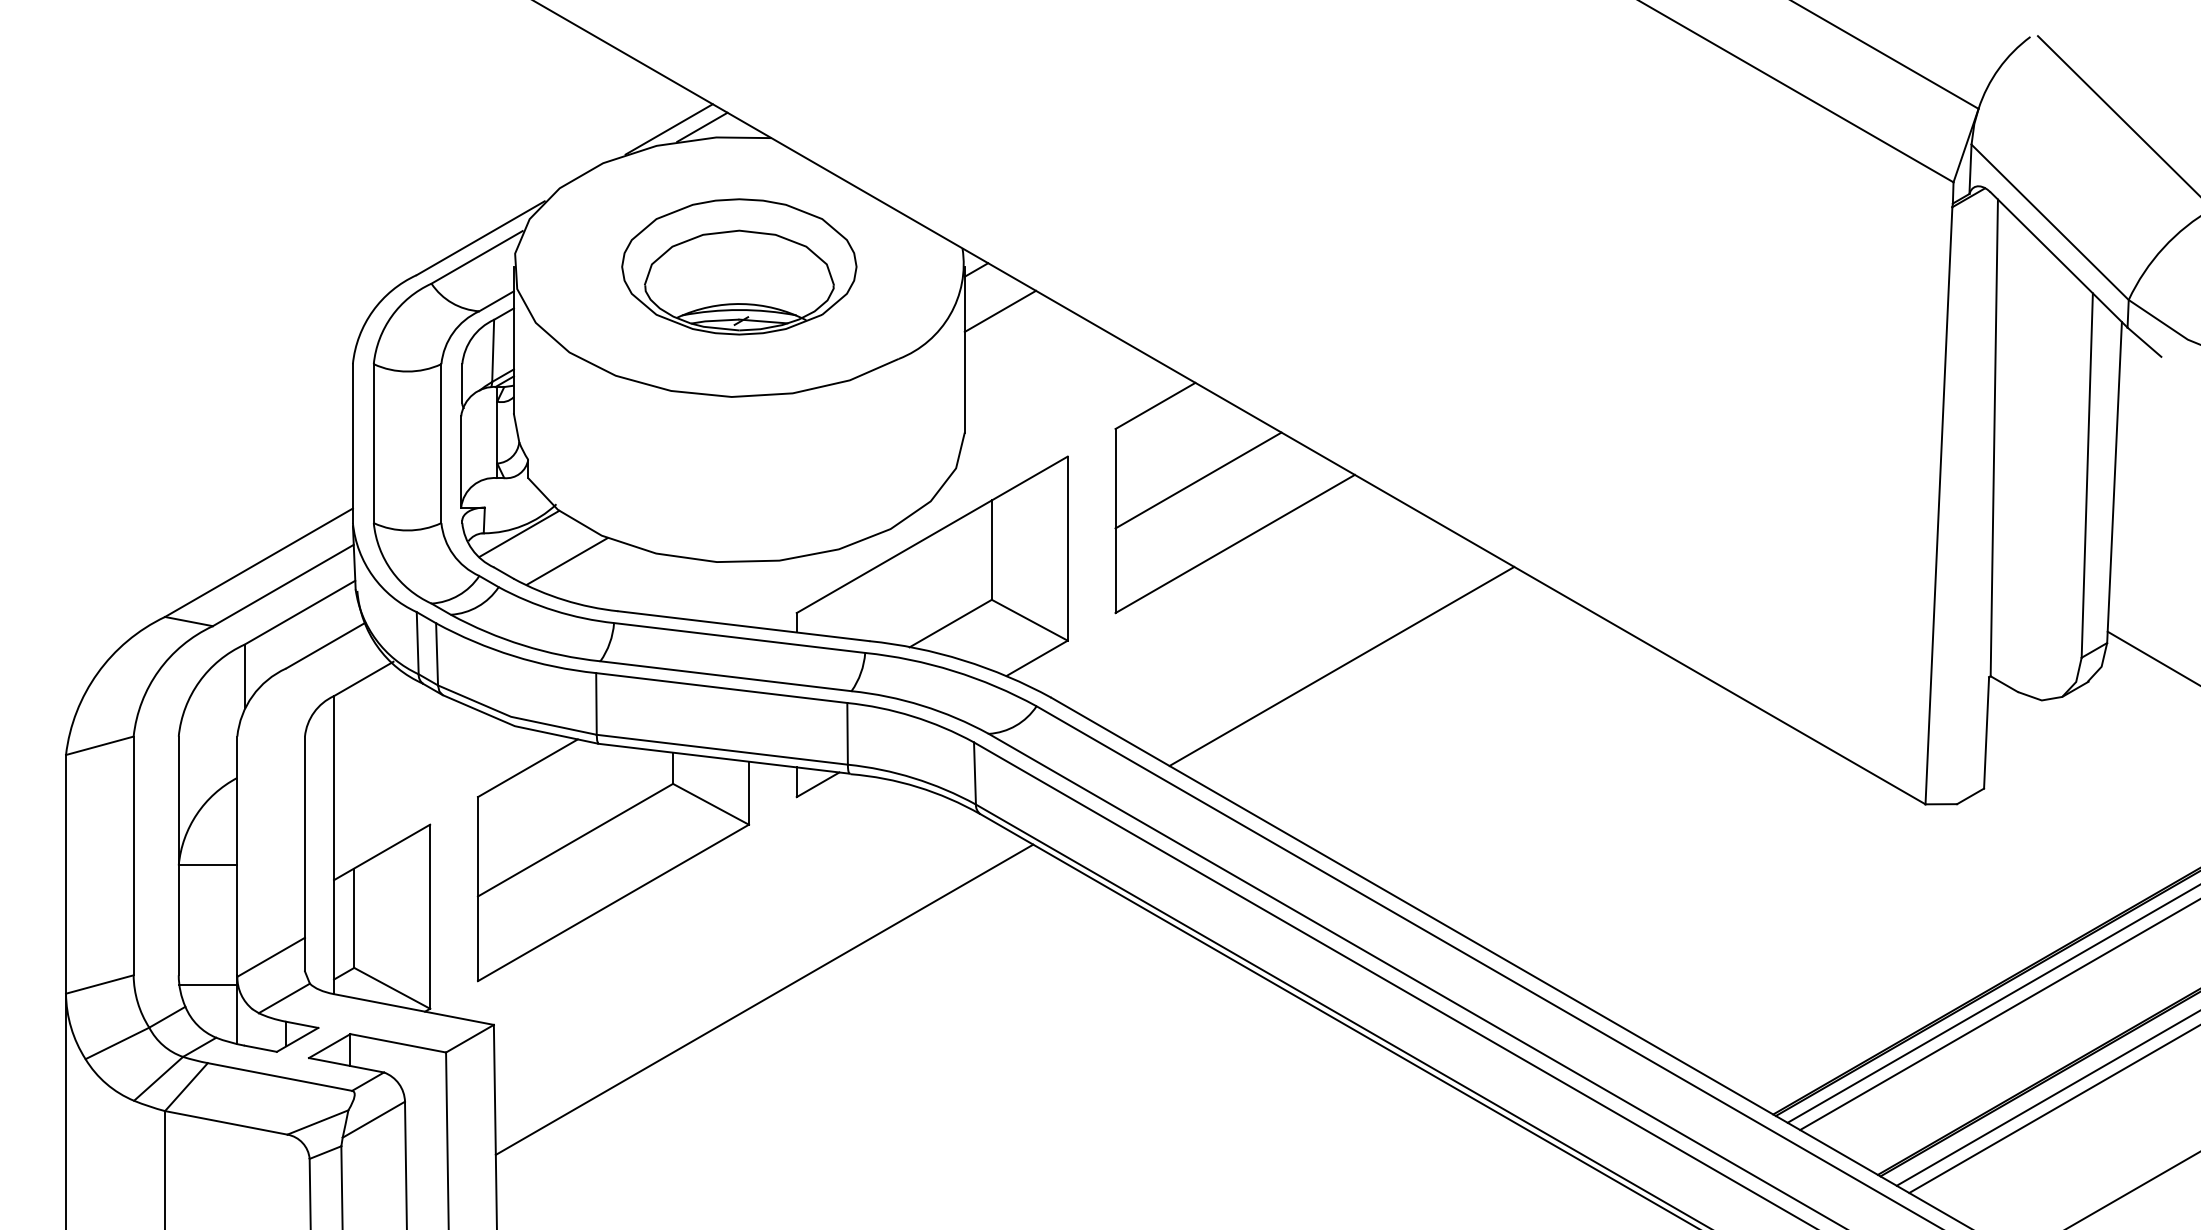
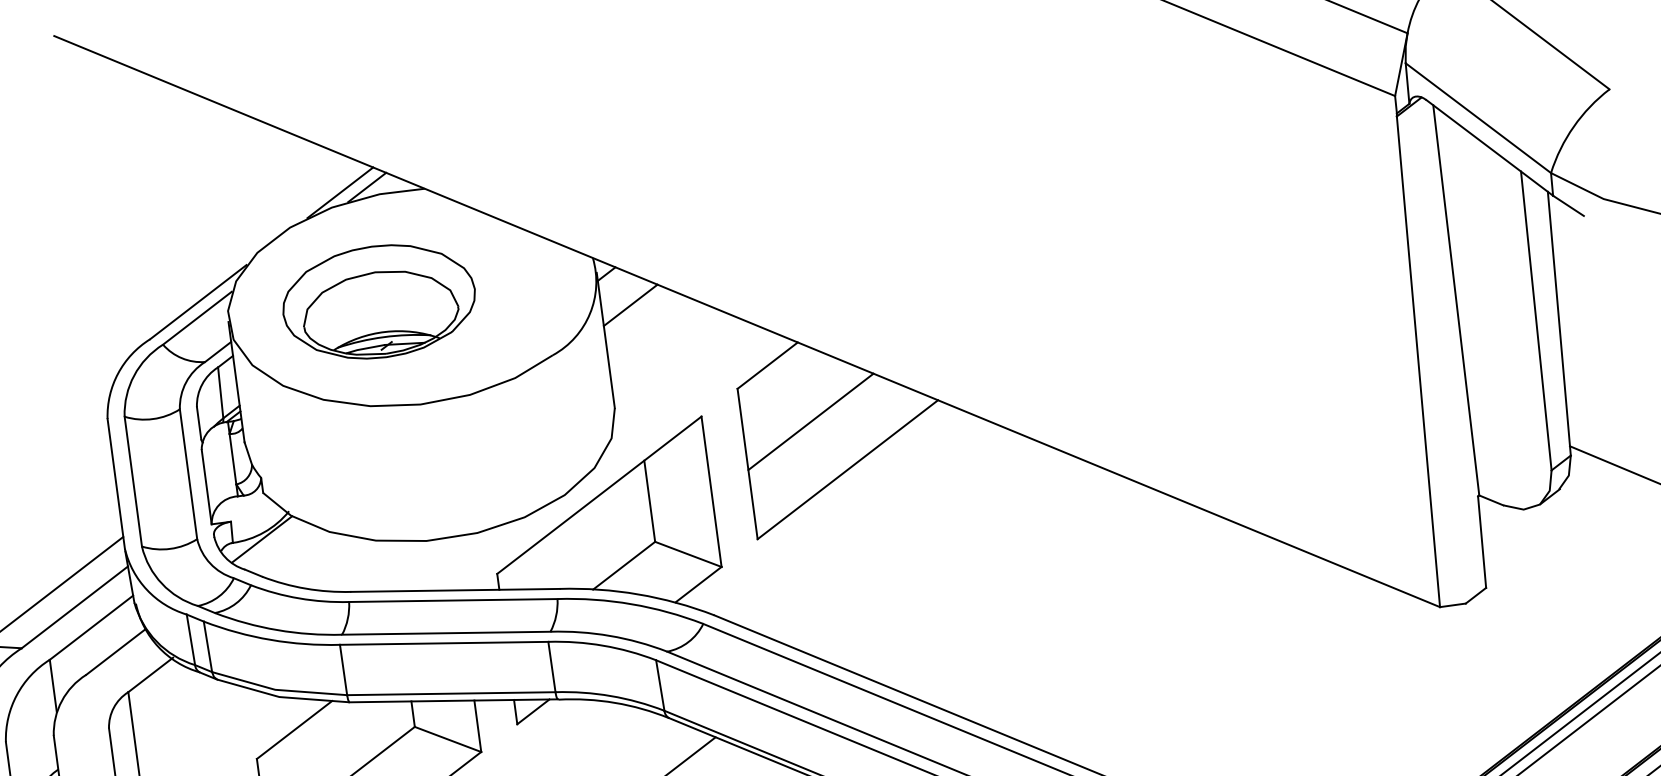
part: (739, 266) -> (379, 301), moved
line: (567, 561) -> (304, 556), removed
line: (1341, 665) -> (947, 557), removed

